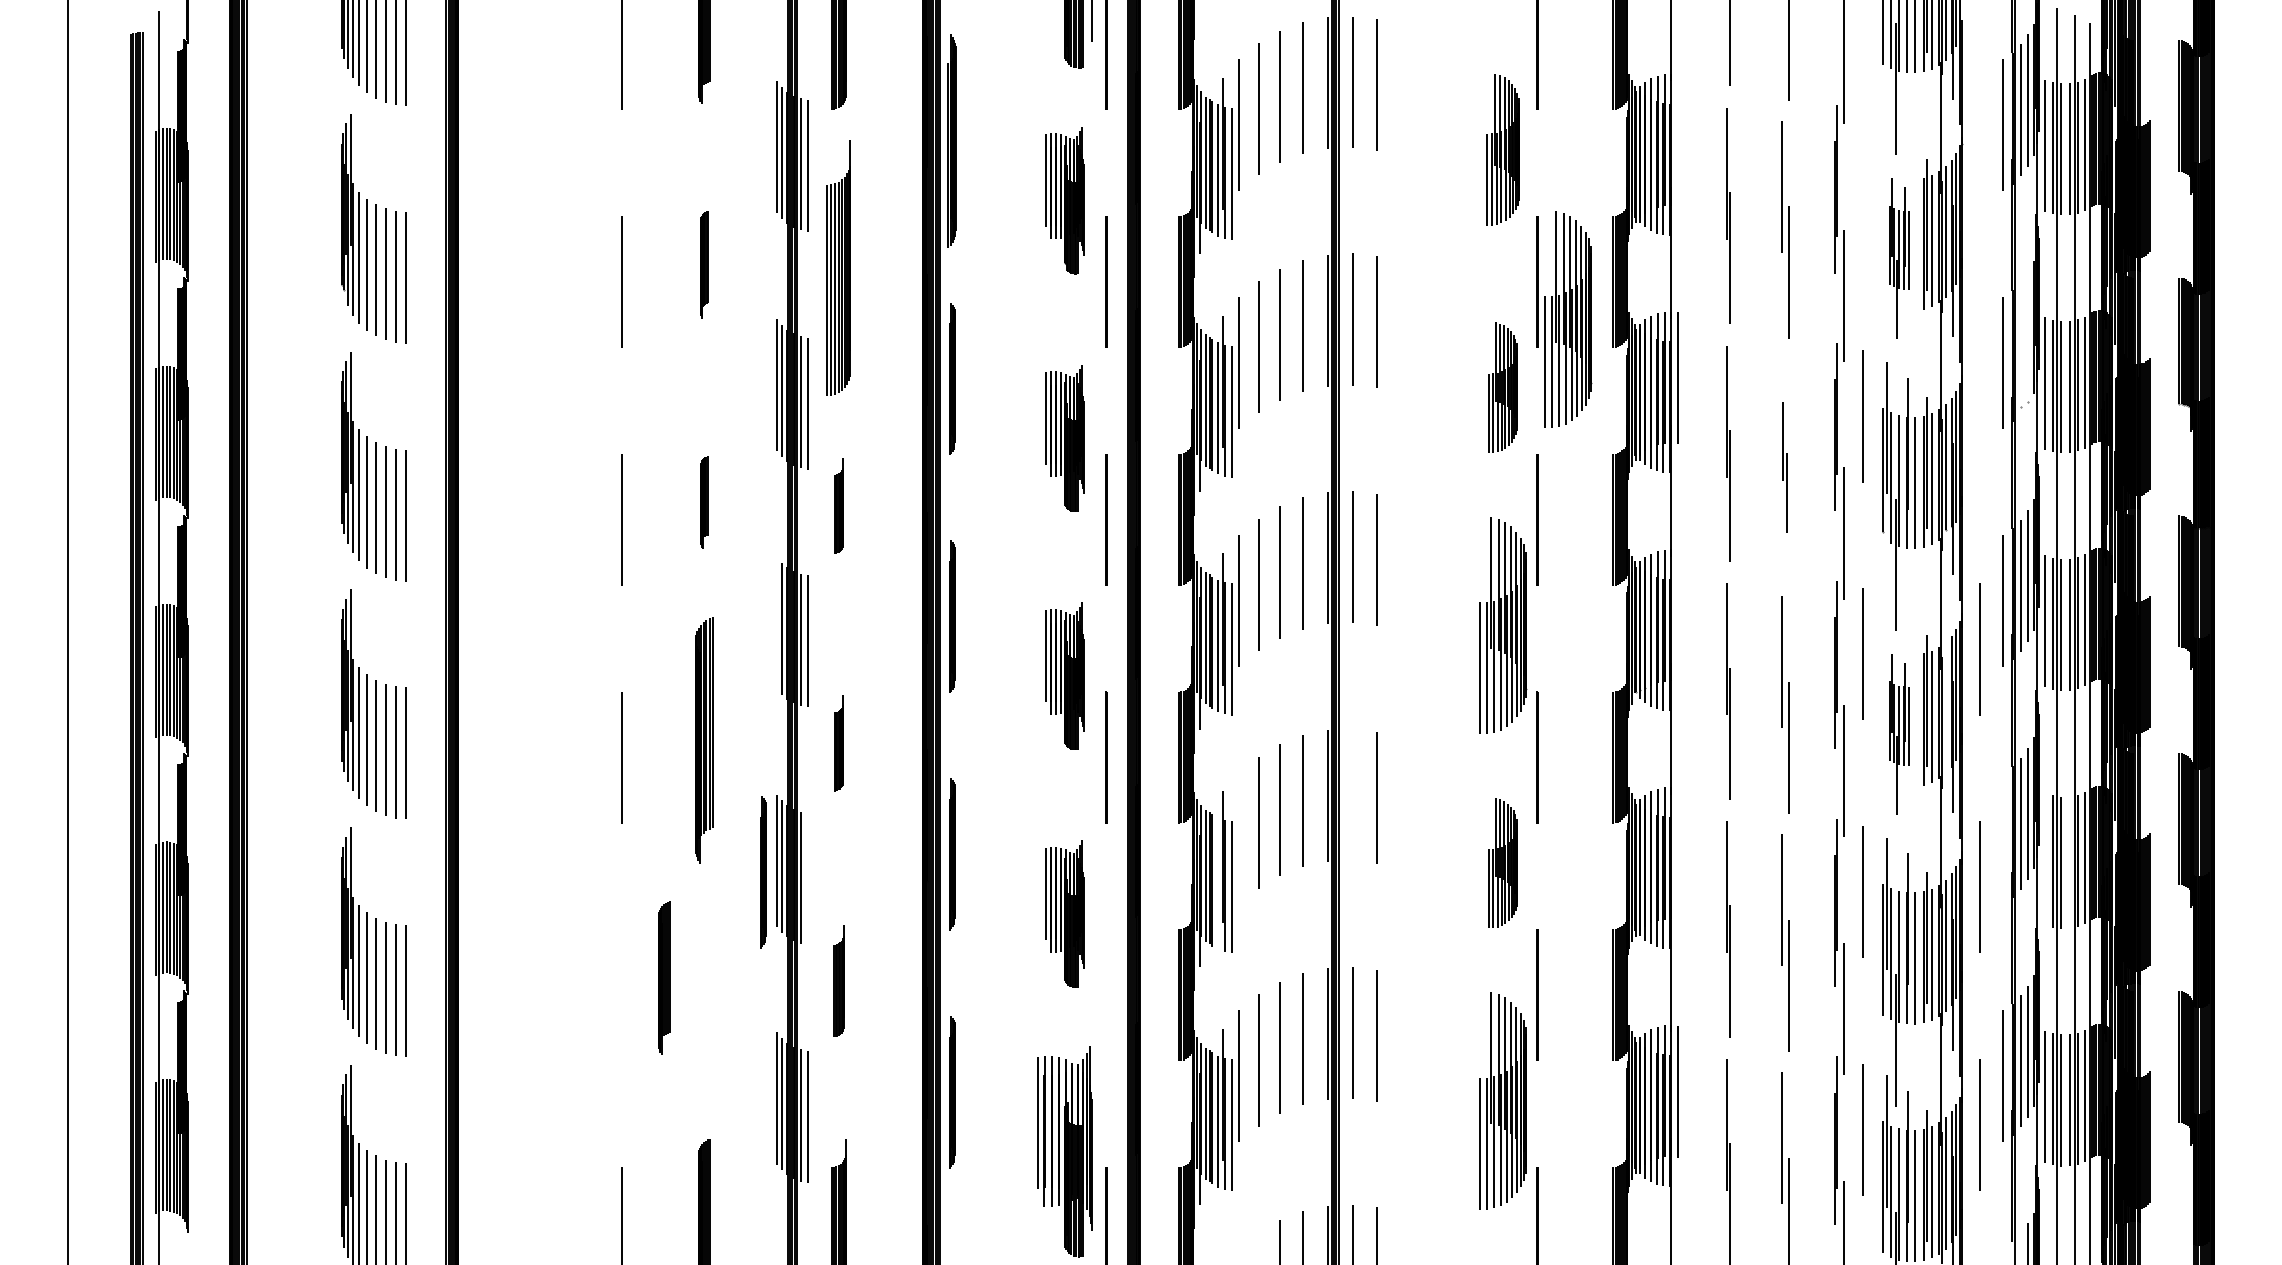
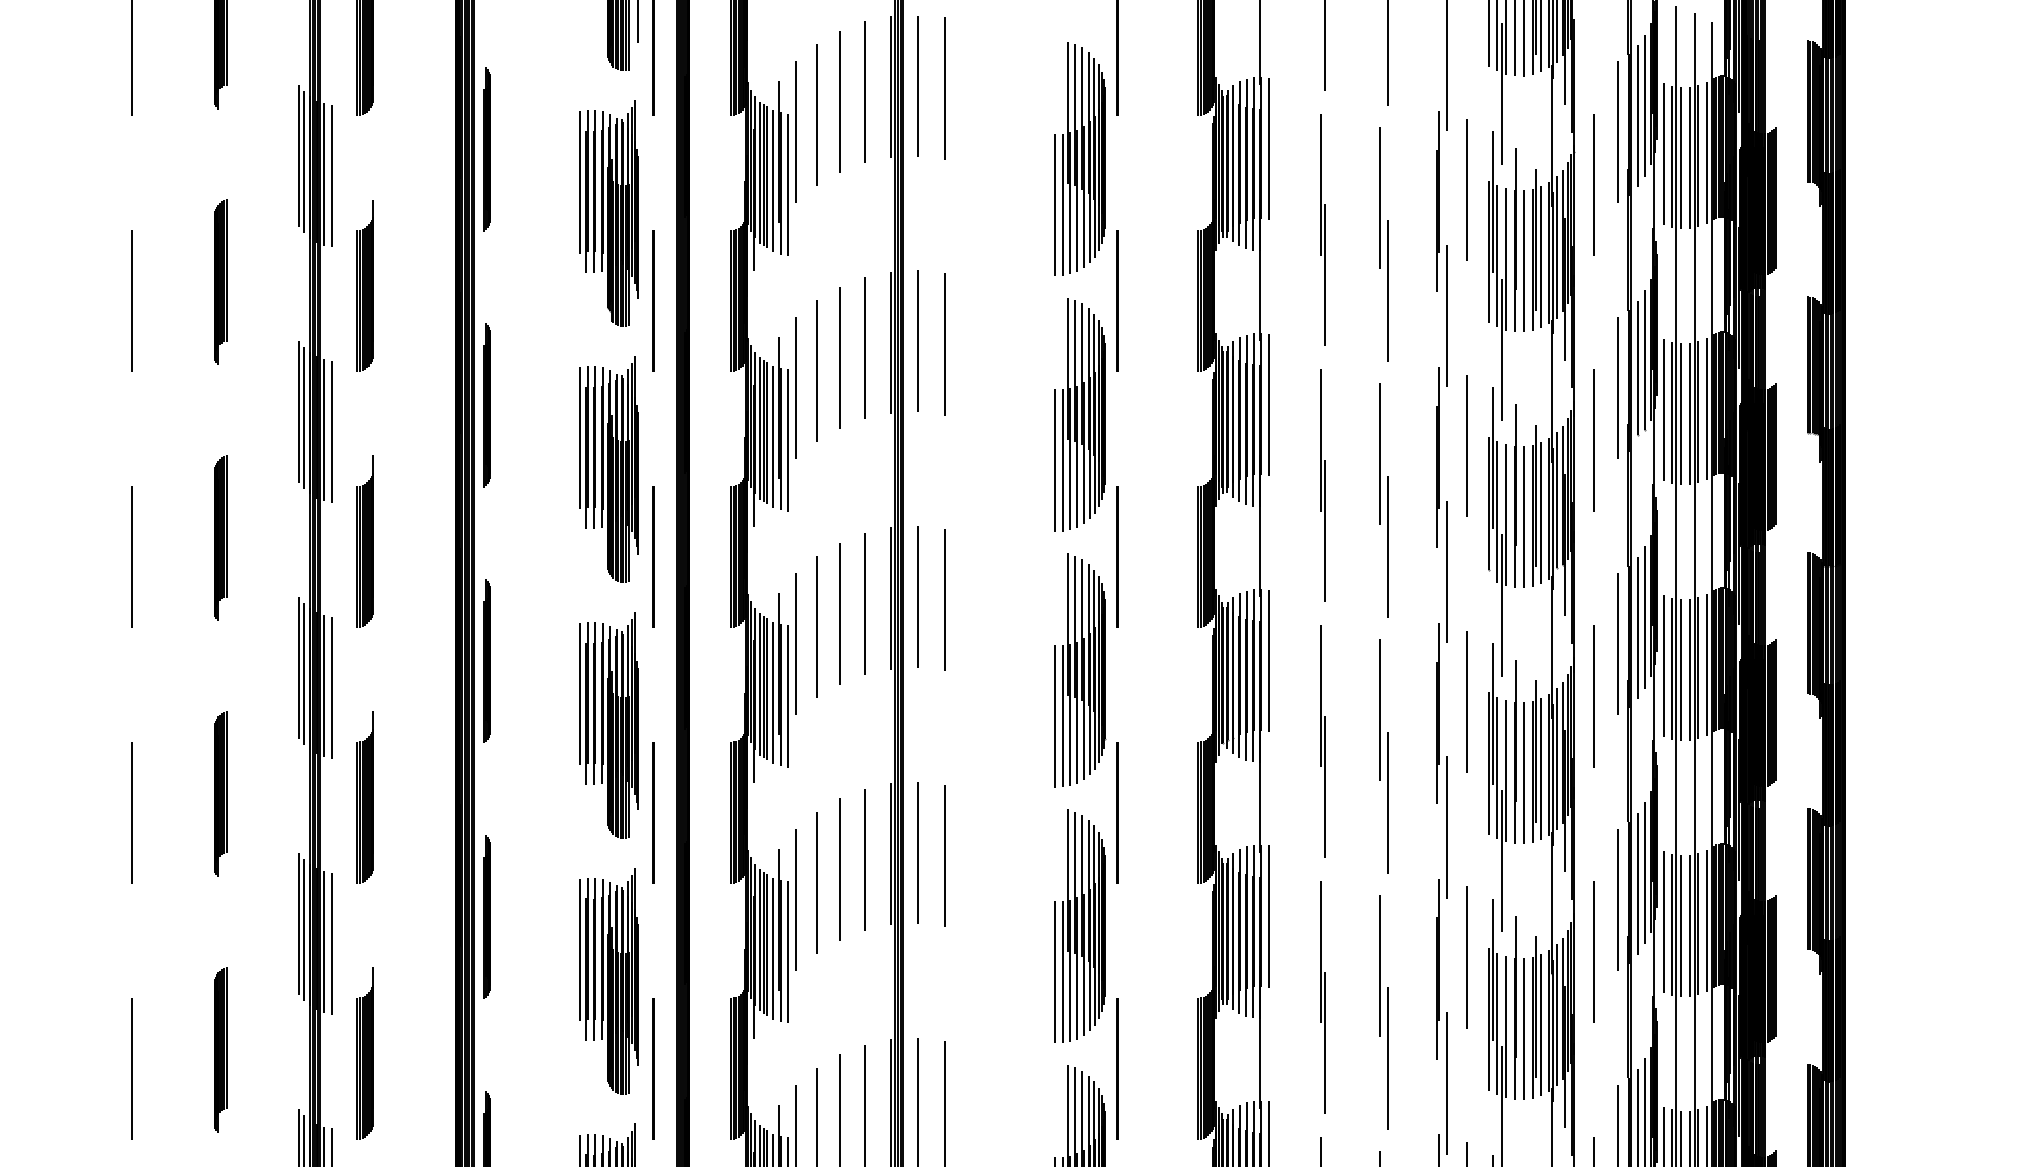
line: (1678, 140) -> (1268, 148), added
part: (952, 141) -> (487, 149), size x0.71
part: (1502, 149) -> (1079, 158), size x1.43
line: (1980, 173) -> (1593, 184), added
line: (1862, 178) -> (1466, 189), added
part: (1064, 200) -> (608, 213), size x1.43
part: (1898, 258) -> (1505, 275), size x1.67
part: (704, 264) -> (220, 282), size x1.43
part: (838, 267) -> (364, 285), size x0.62
part: (1568, 319) -> (1150, 341), removed
line: (2028, 336) -> (1645, 359), added
line: (2021, 343) -> (1638, 367), added
part: (1502, 387) -> (1079, 414), size x1.67
line: (1980, 411) -> (1593, 440), added
part: (1064, 438) -> (608, 469), size x1.43
part: (1785, 466) -> (1384, 499), size x1.67
part: (704, 502) -> (220, 538), size x1.67
part: (838, 505) -> (364, 541), size x1.67
line: (1678, 616) -> (1268, 660), added
line: (777, 622) -> (299, 667), added
part: (1064, 676) -> (608, 725), size x1.43
line: (1945, 707) -> (1556, 758), added
part: (1898, 734) -> (1505, 787), size x1.67
part: (704, 739) -> (220, 793), size x0.62
part: (838, 743) -> (364, 797), size x1.67
line: (1352, 795) -> (918, 853), added
line: (1239, 838) -> (796, 899), added
line: (2003, 838) -> (1618, 899), added
line: (1678, 853) -> (1268, 916), added
line: (2045, 858) -> (1663, 921), added
part: (1502, 862) -> (1079, 925), size x1.67
line: (2069, 862) -> (1689, 925), added
part: (763, 872) -> (284, 936), removed
line: (808, 879) -> (332, 944), added
line: (1218, 883) -> (773, 948), added
part: (1064, 913) -> (608, 980), size x1.43
part: (664, 977) -> (220, 1049), moved
part: (838, 980) -> (364, 1052), size x1.43
line: (1106, 994) -> (653, 1067), added
line: (621, 995) -> (131, 1068), added

